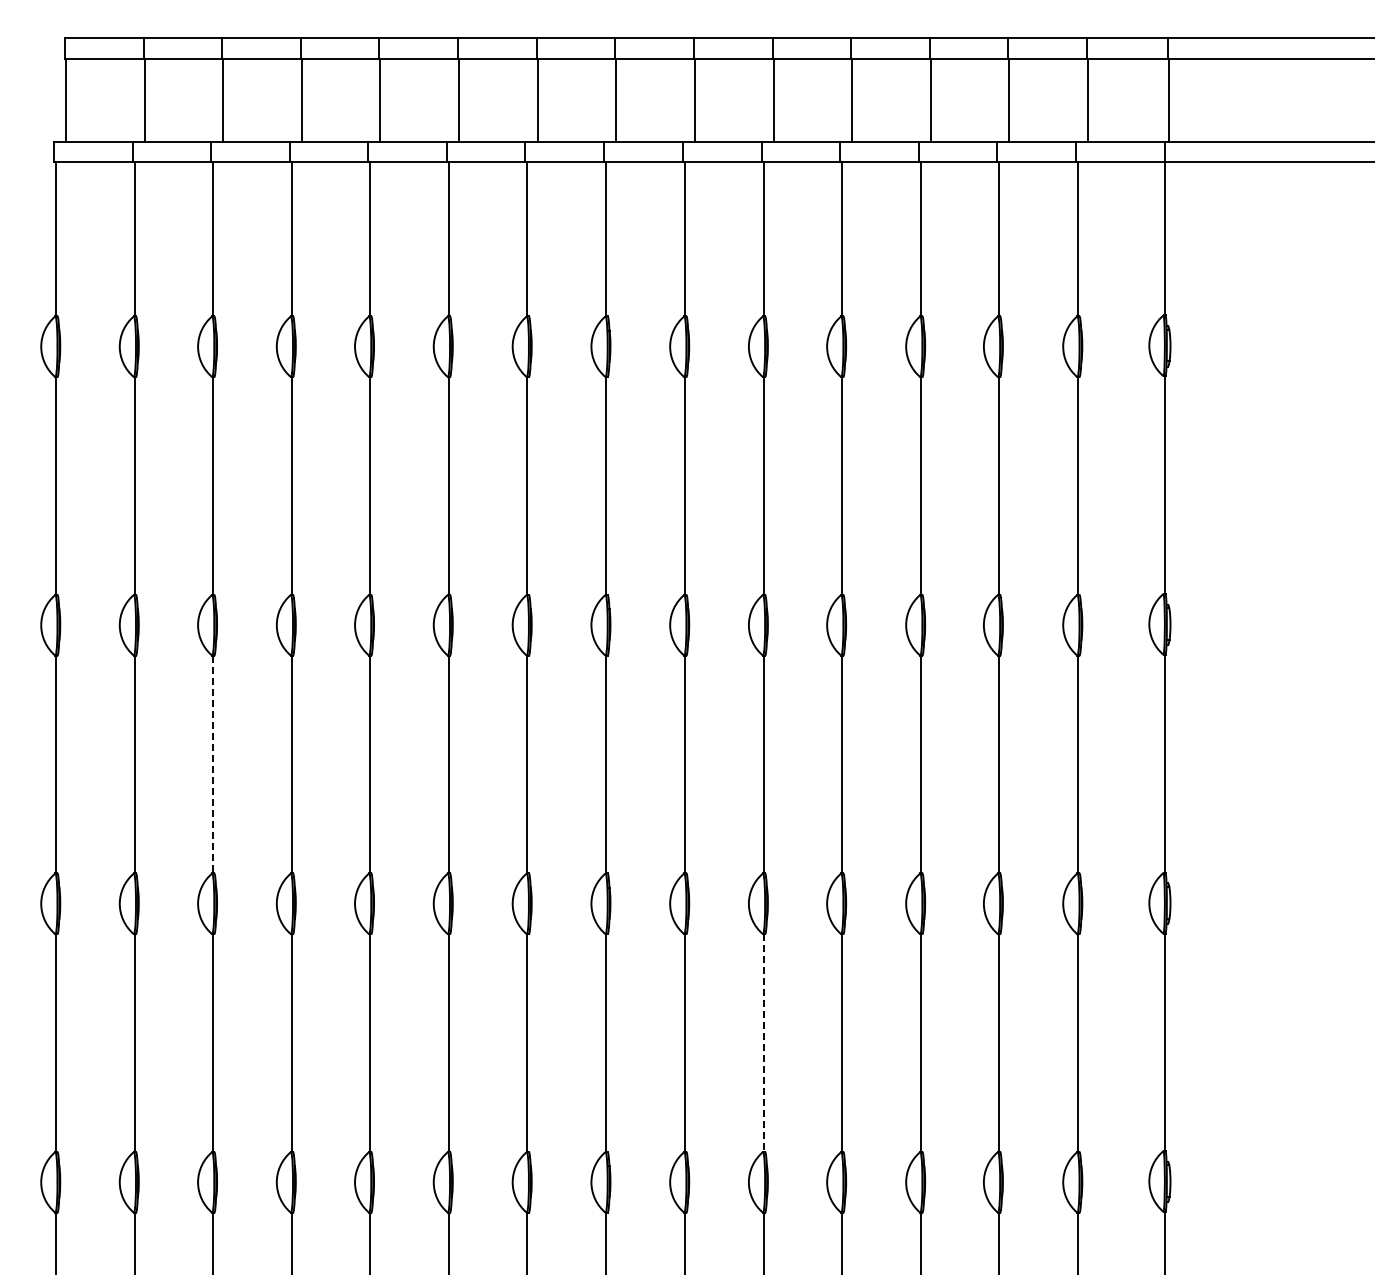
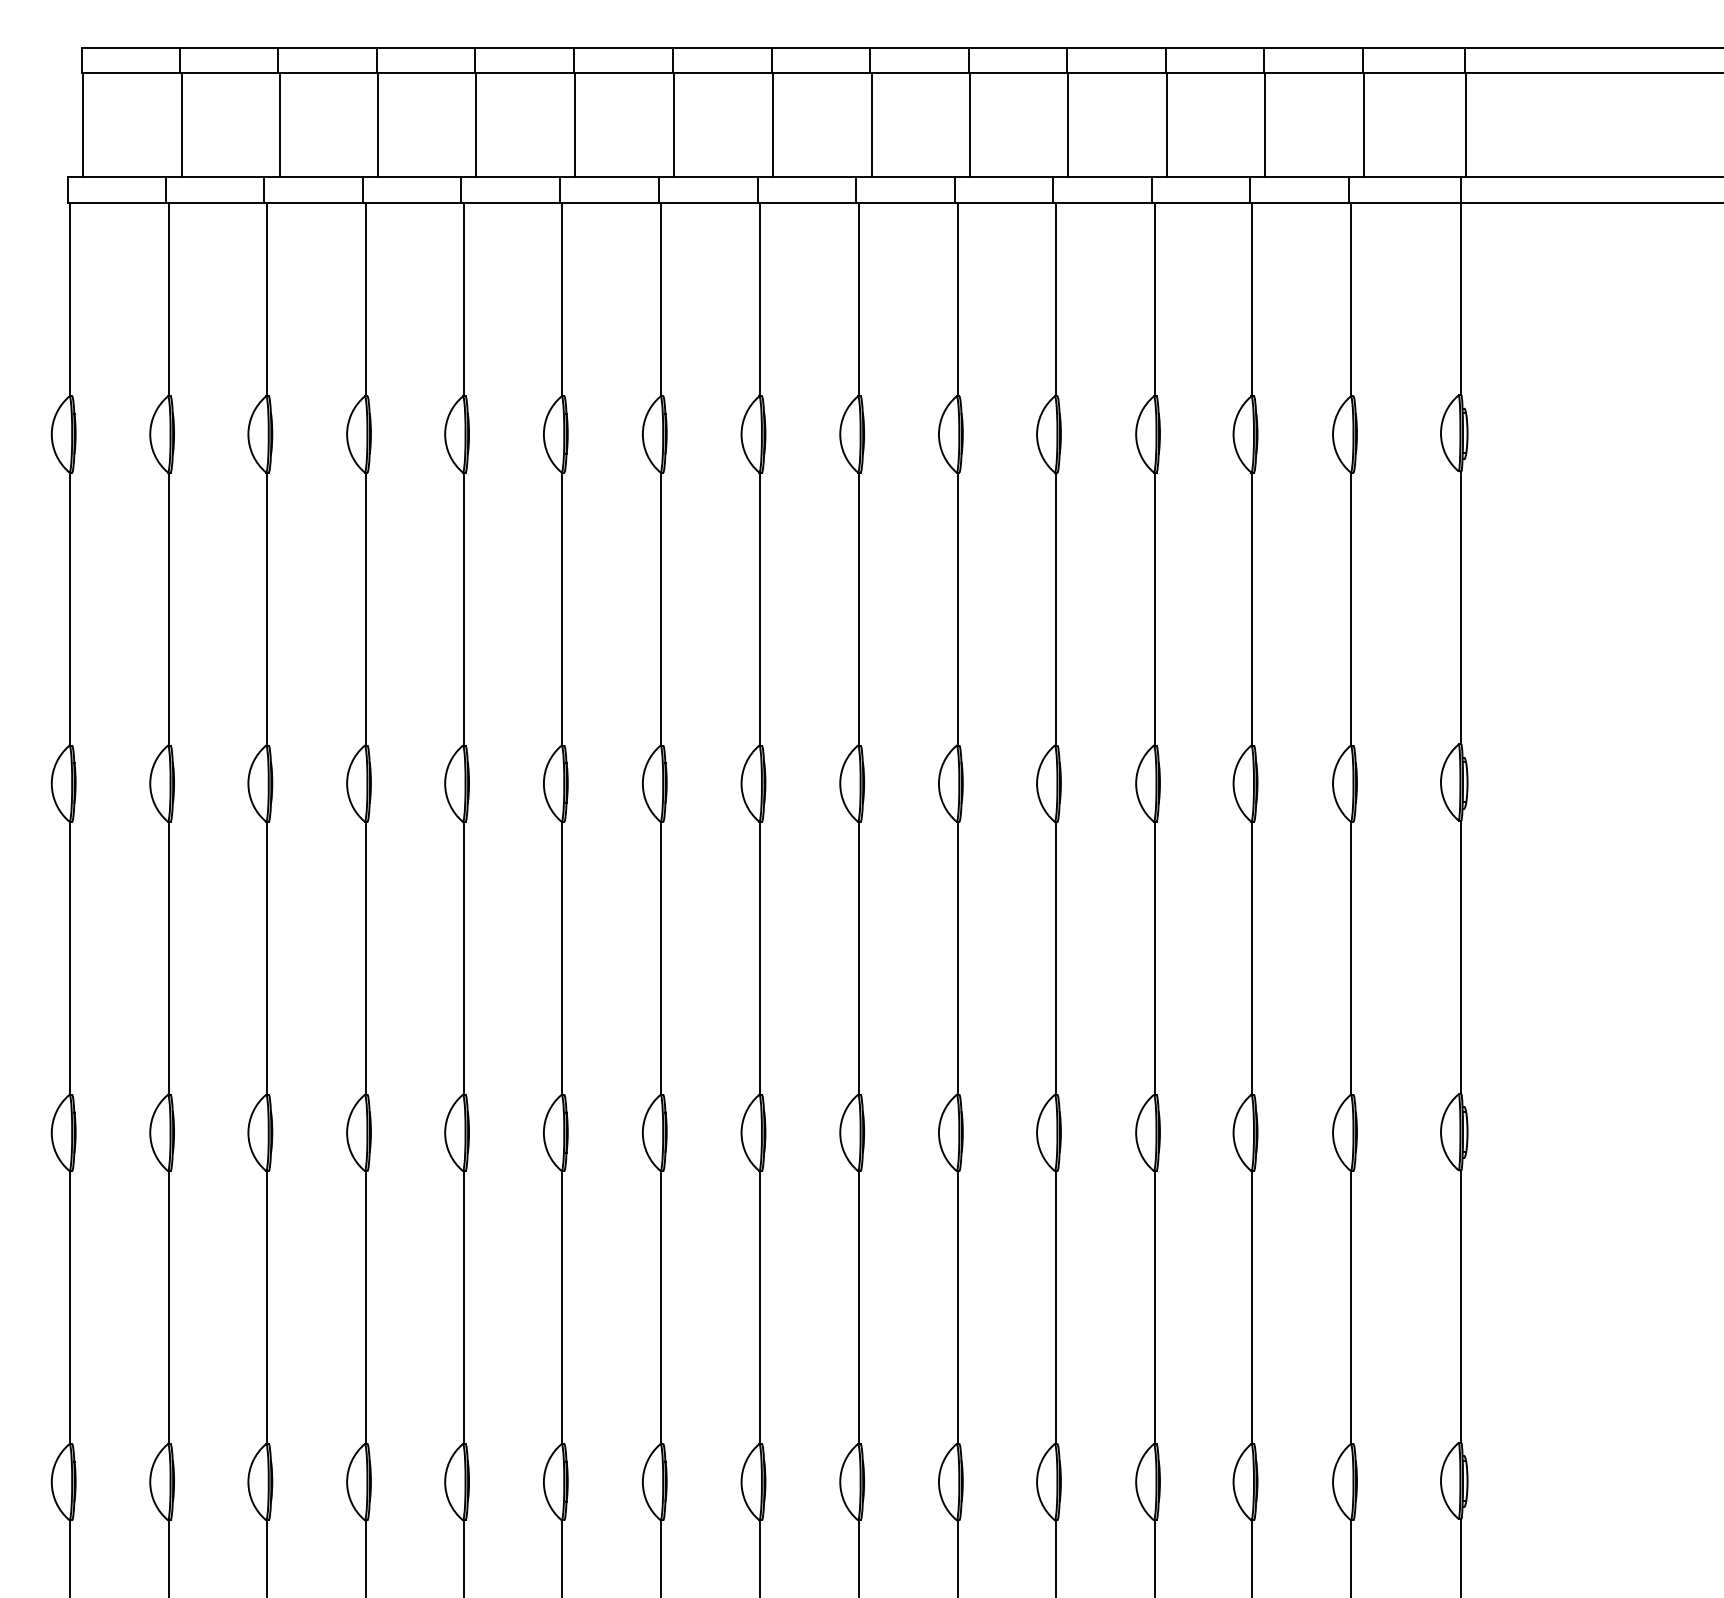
line: (212, 764) -> (266, 958), dashed -> solid
line: (763, 1043) -> (957, 1308), dashed -> solid

